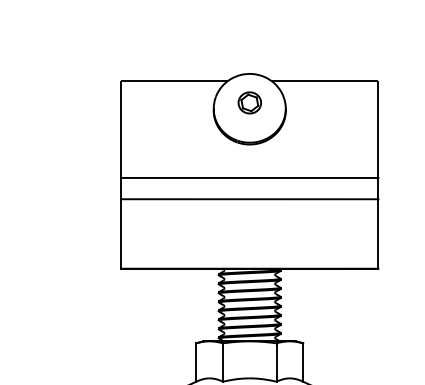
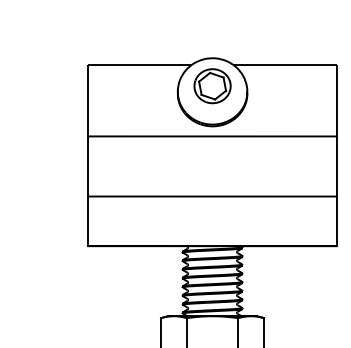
part: (249, 102) -> (212, 85), size x1.67
line: (249, 177) -> (212, 135), moved
line: (249, 199) -> (212, 196), moved

